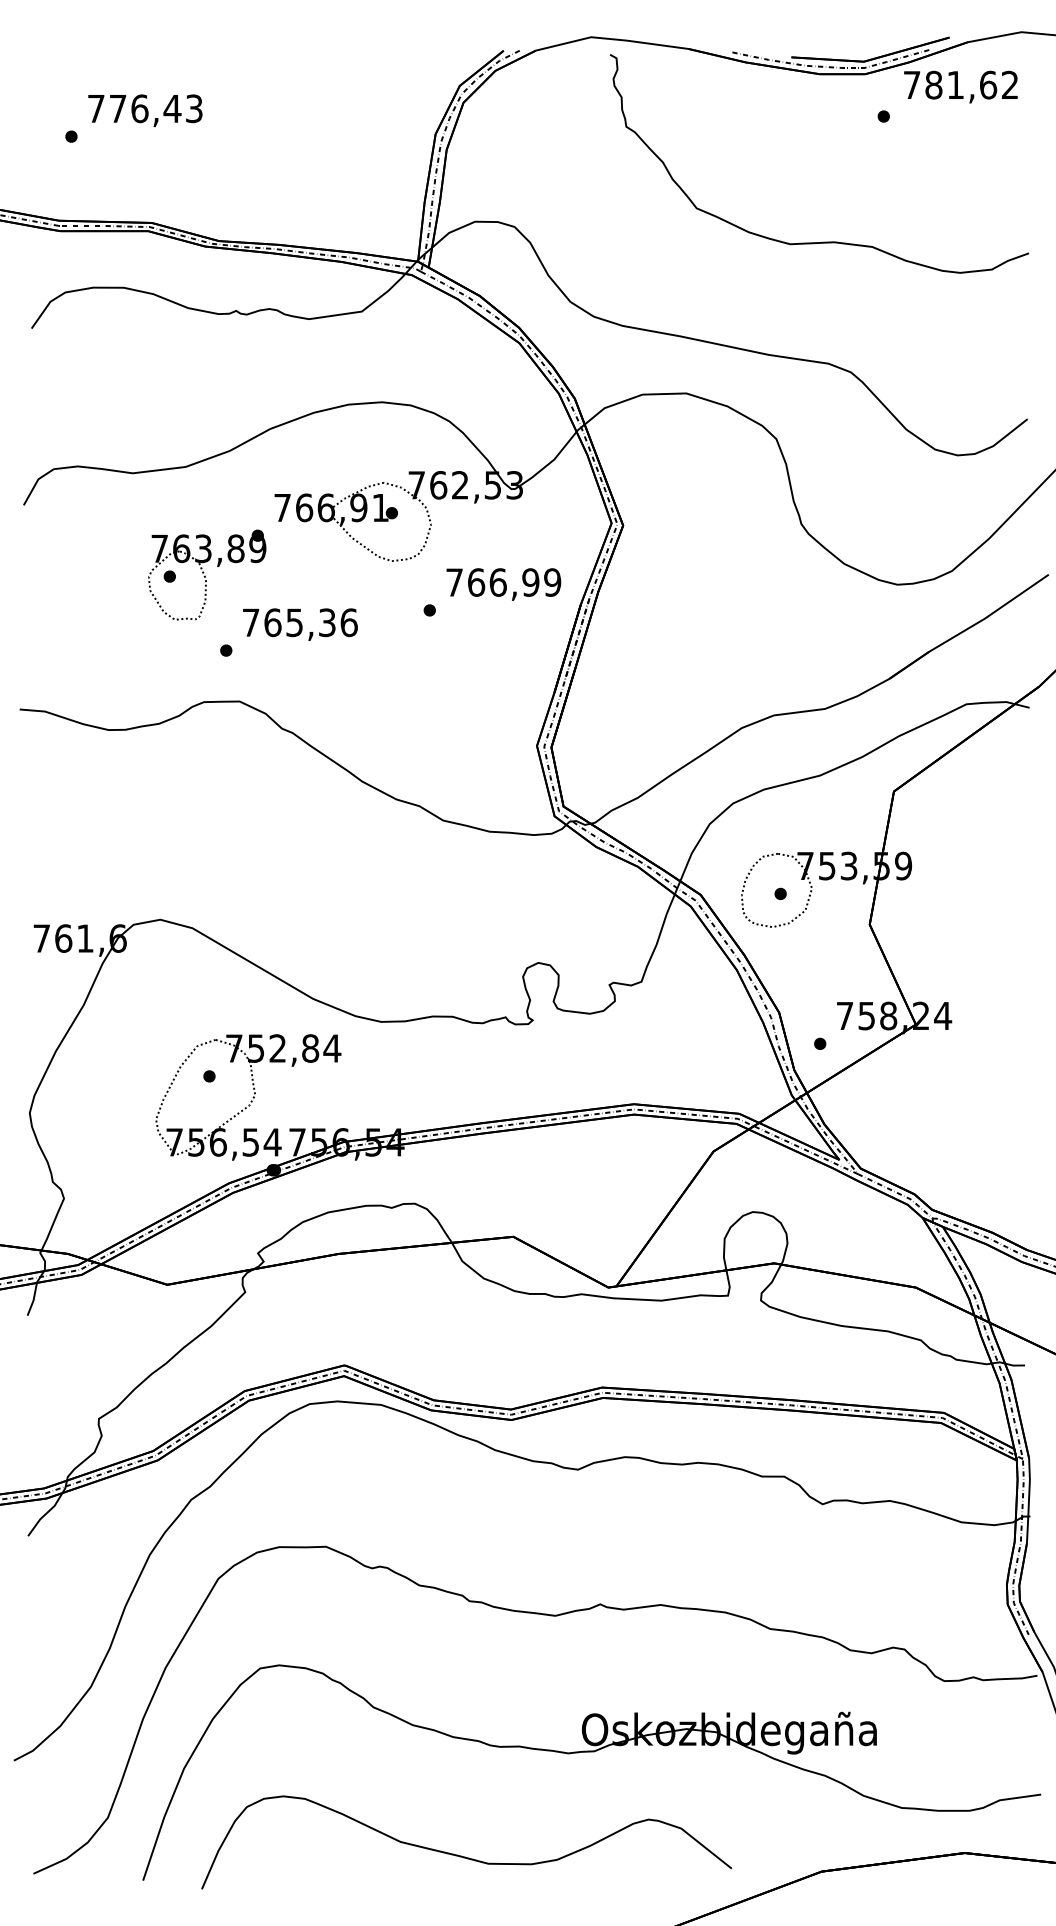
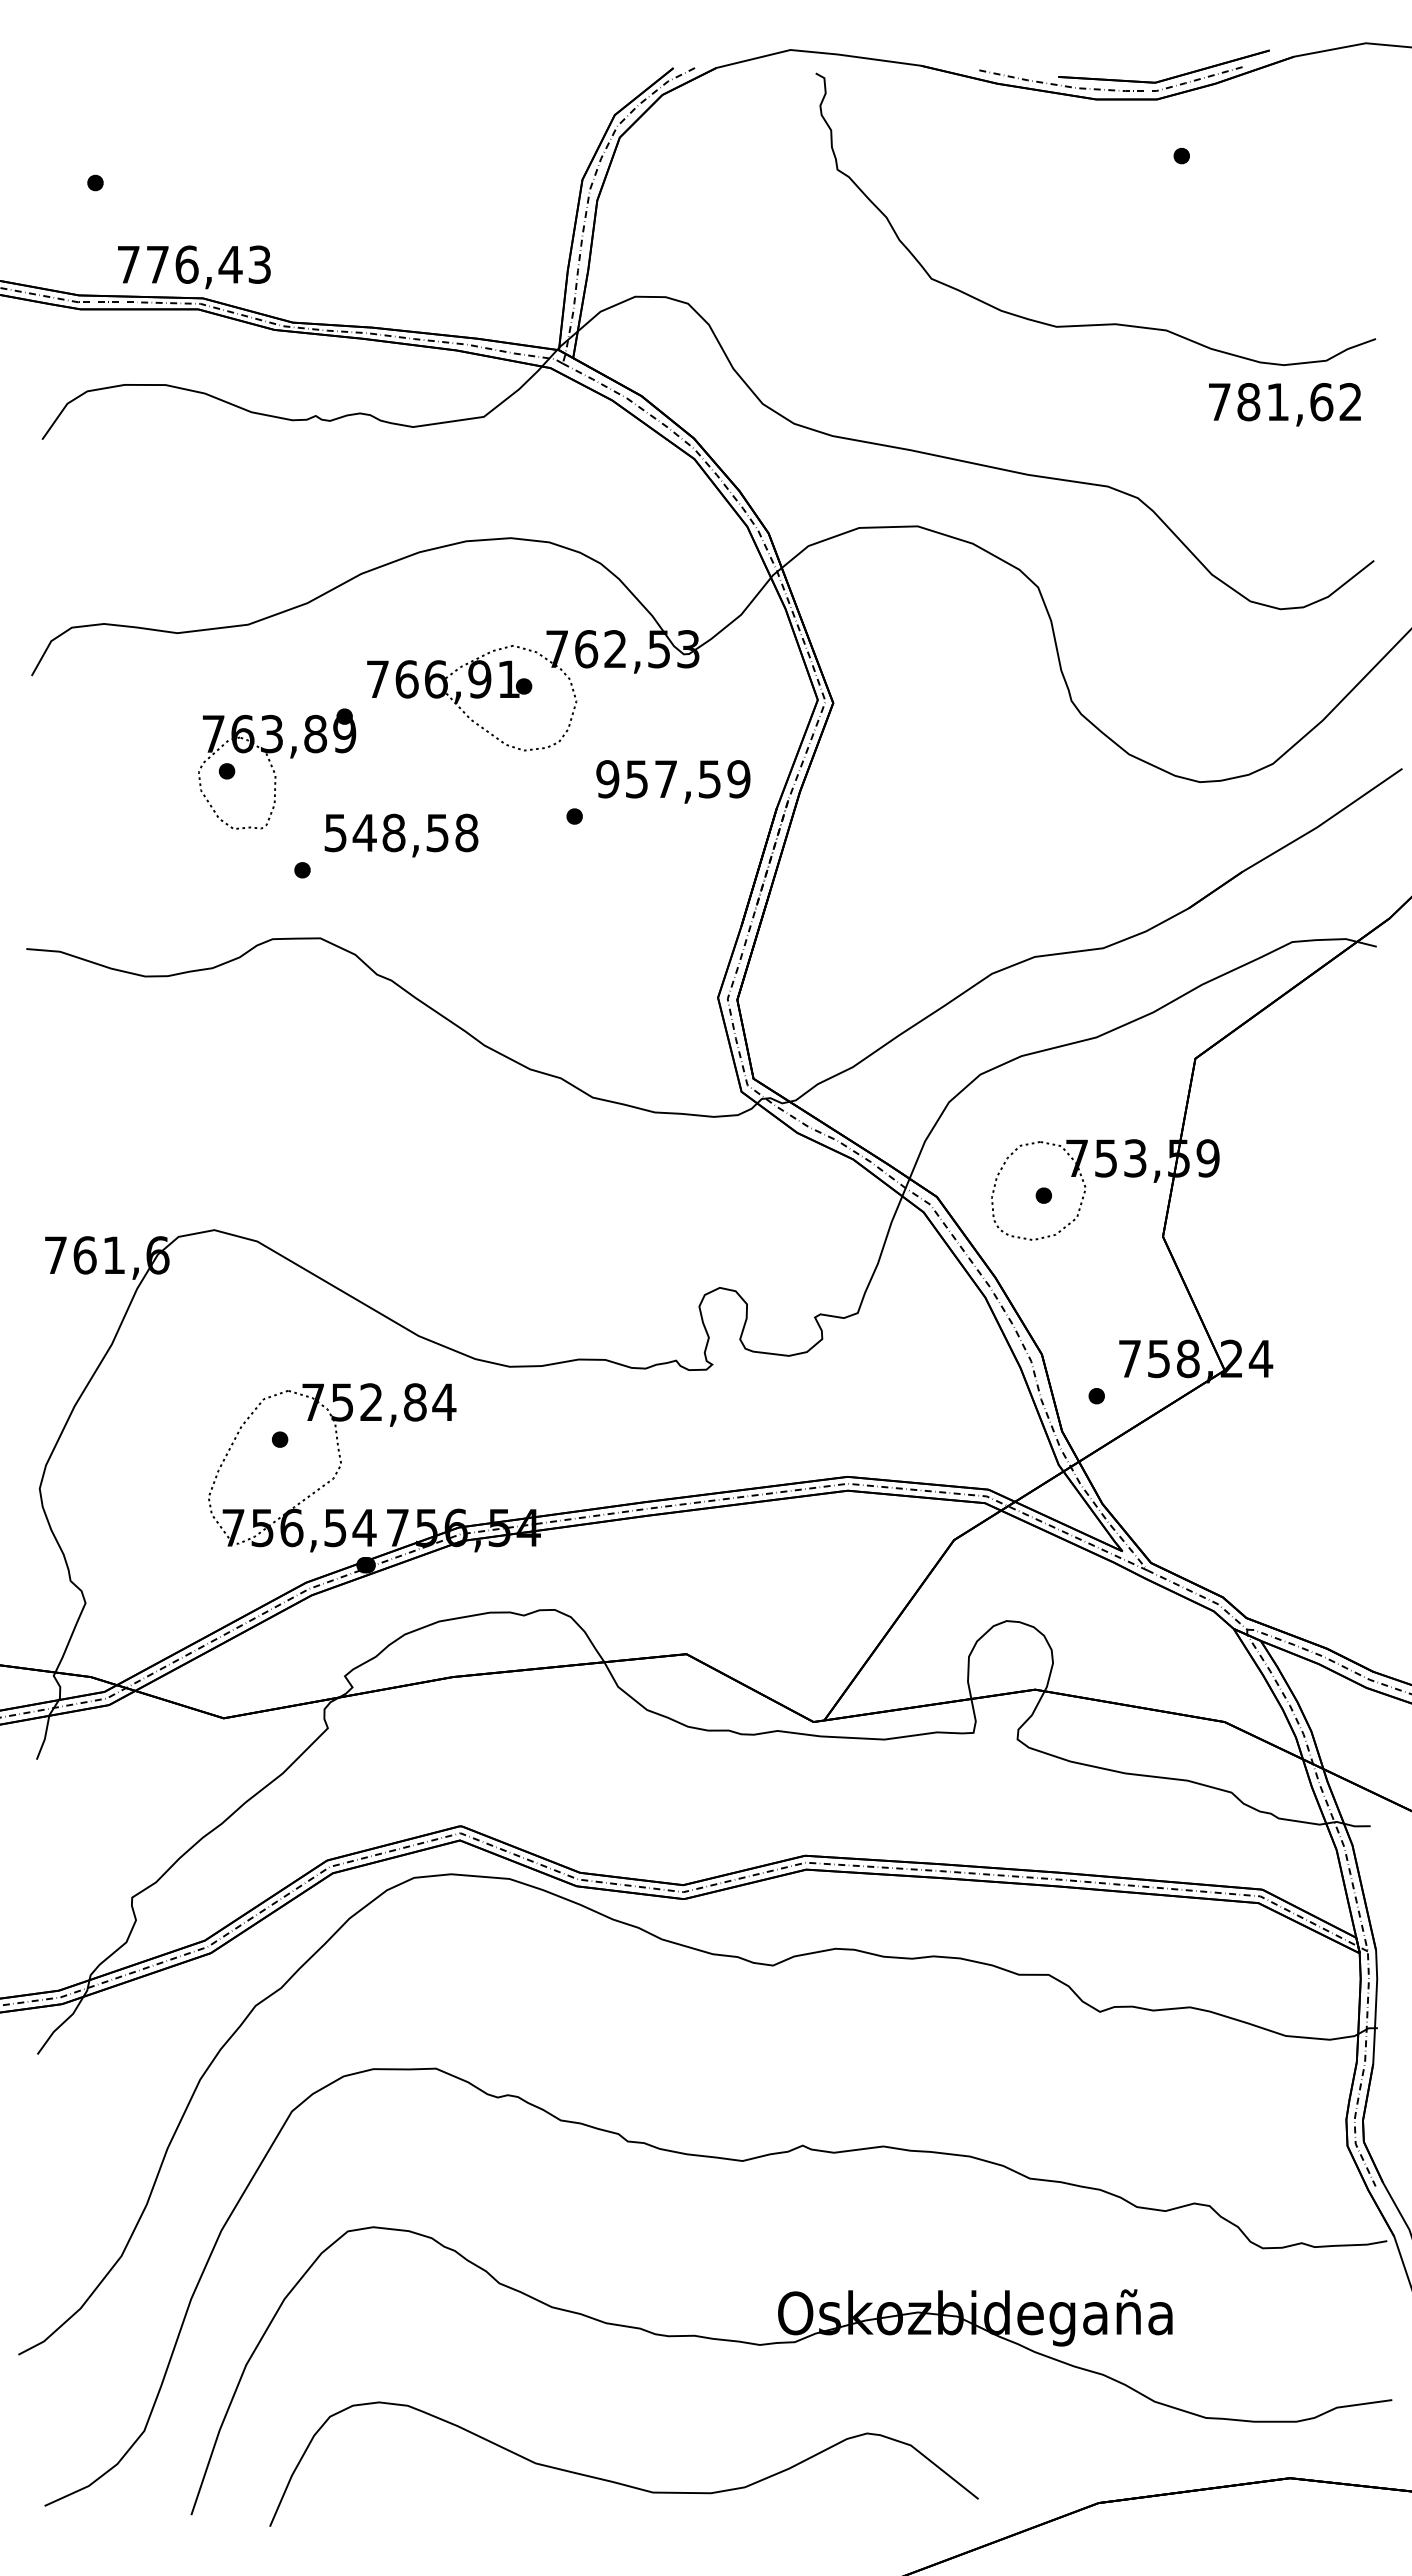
text: (960, 86) -> (1284, 404), moved
text: (145, 110) -> (194, 267), moved
text: (492, 582) -> (658, 779), 766,99 -> 957,59
text: (300, 622) -> (401, 832), 765,36 -> 548,58

